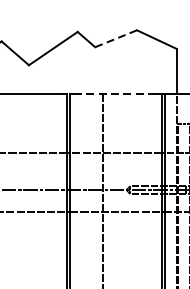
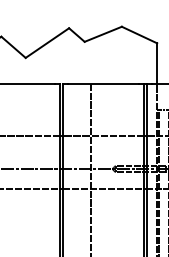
line: (115, 38) -> (102, 34), dashed -> solid
line: (116, 93) -> (103, 83), dashed -> solid

